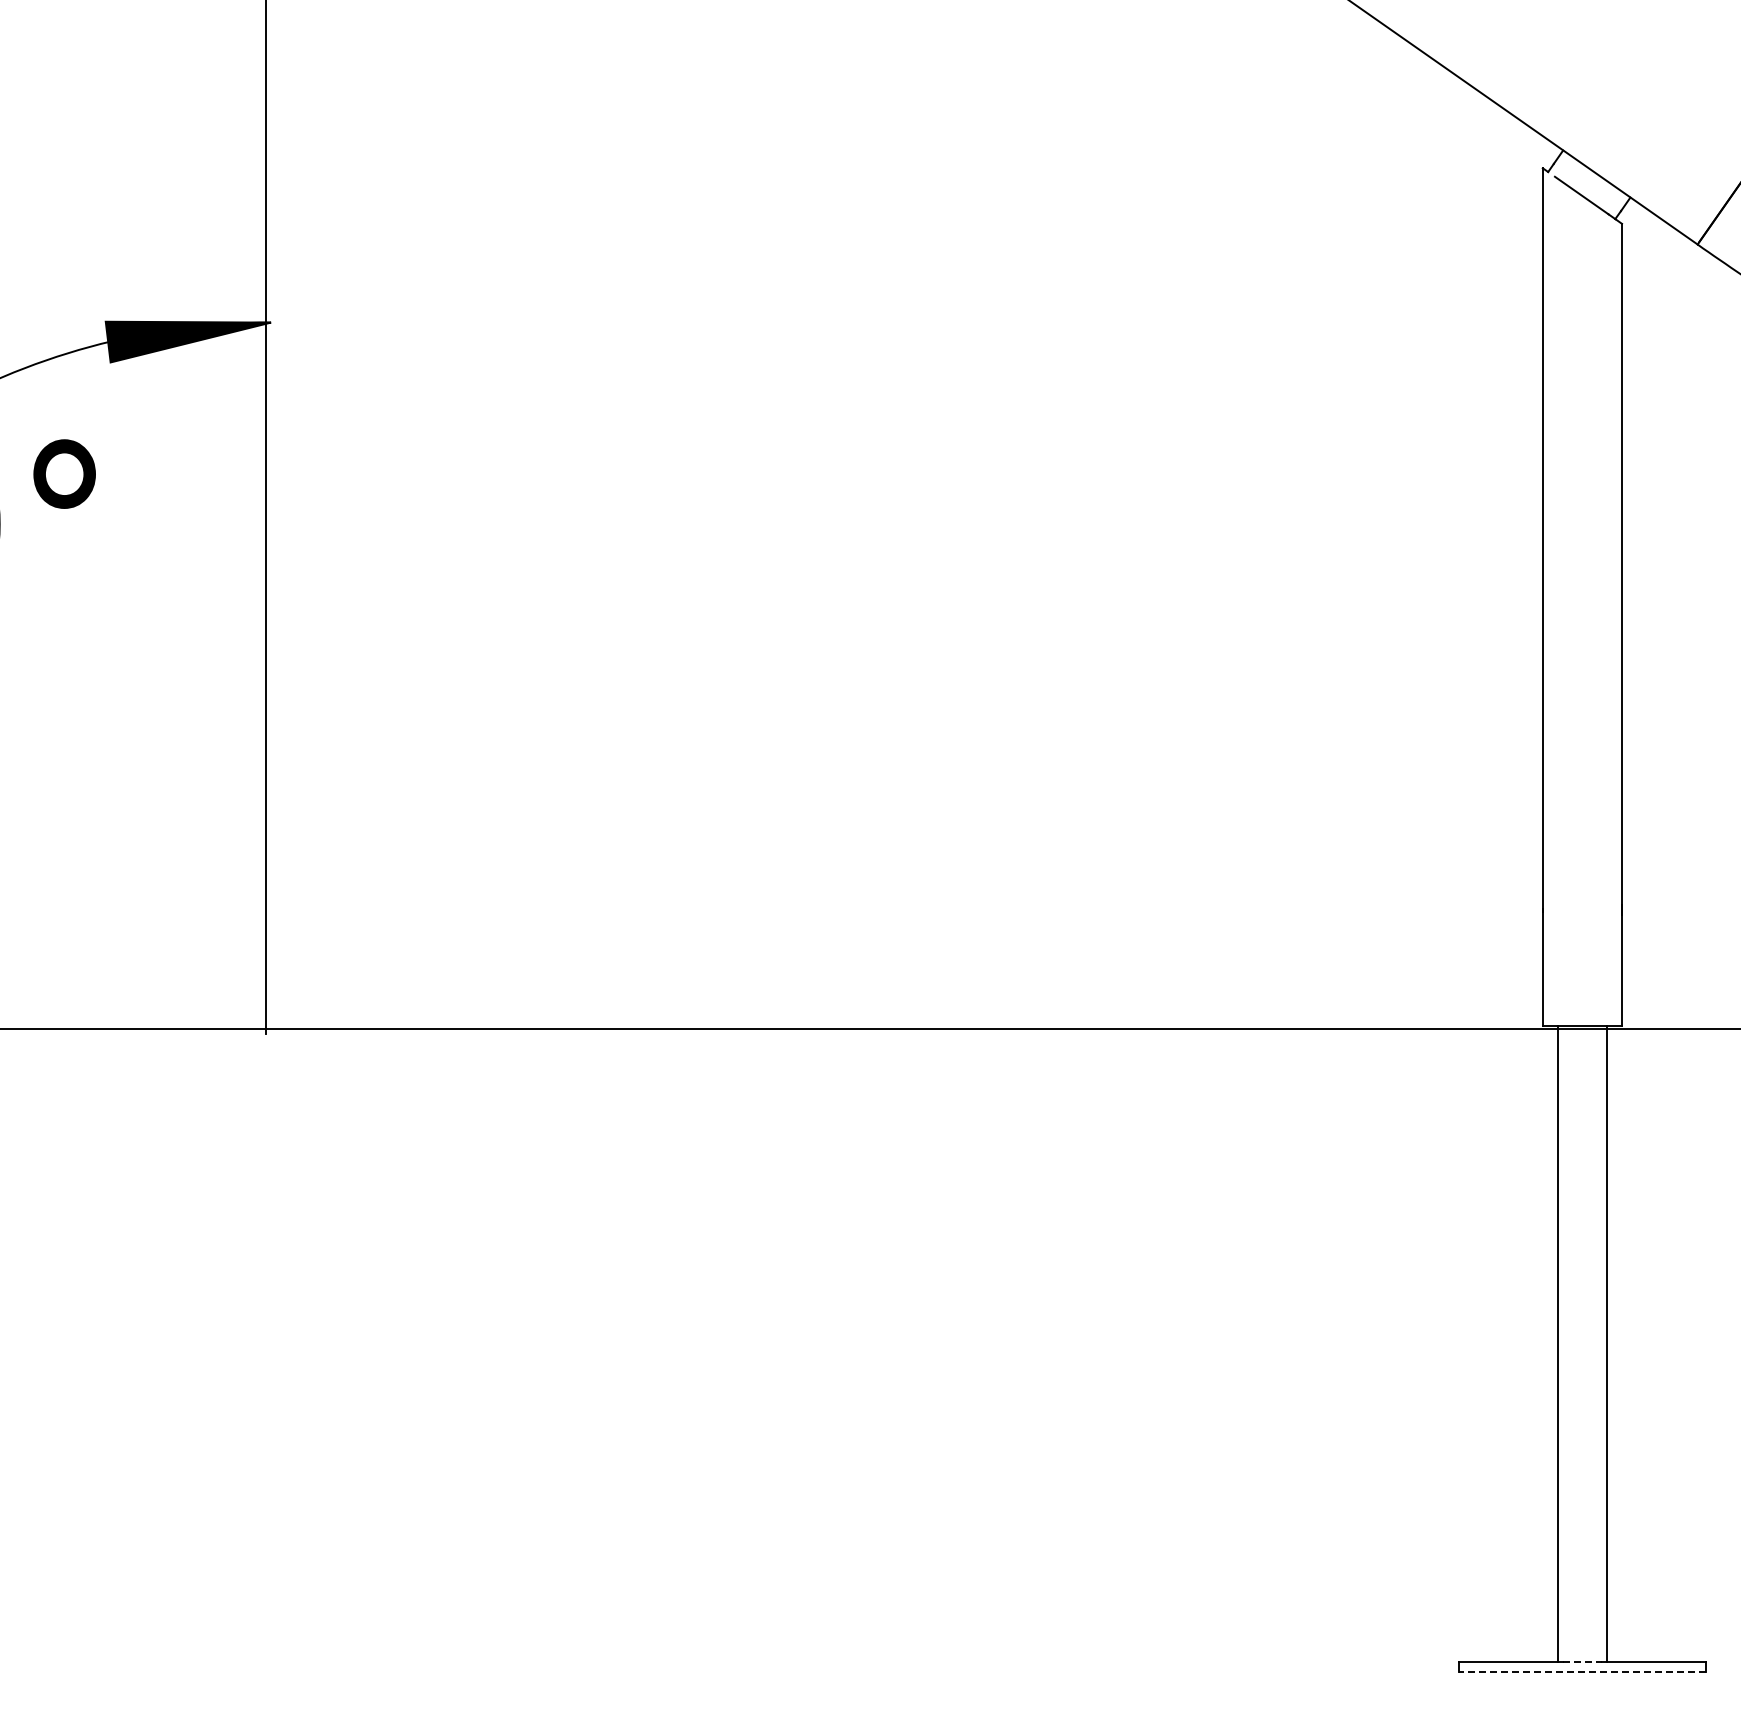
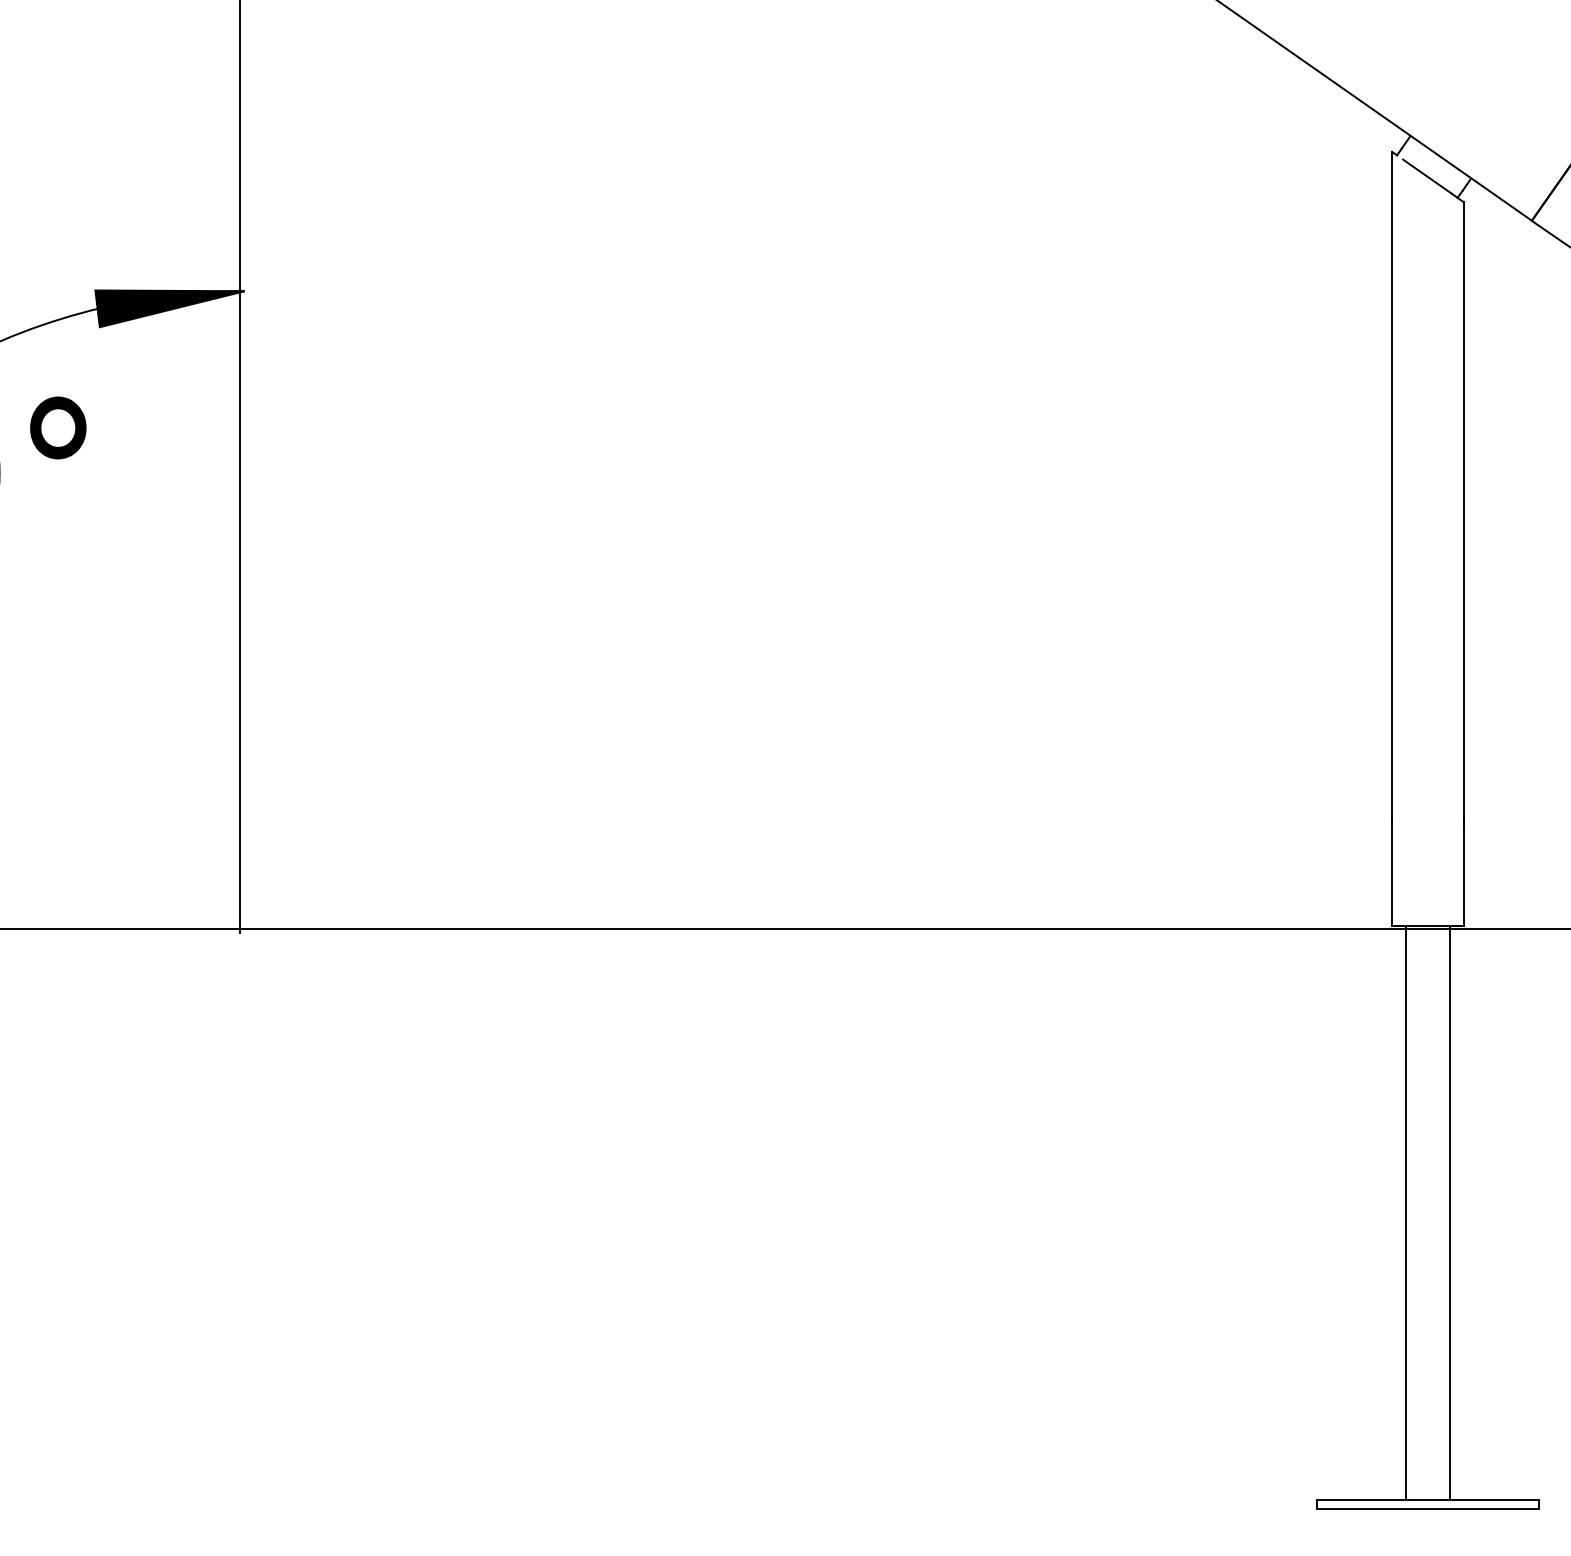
line: (1582, 1662) -> (1428, 1500), dashed -> solid
line: (1581, 1671) -> (1427, 1508), dashed -> solid

